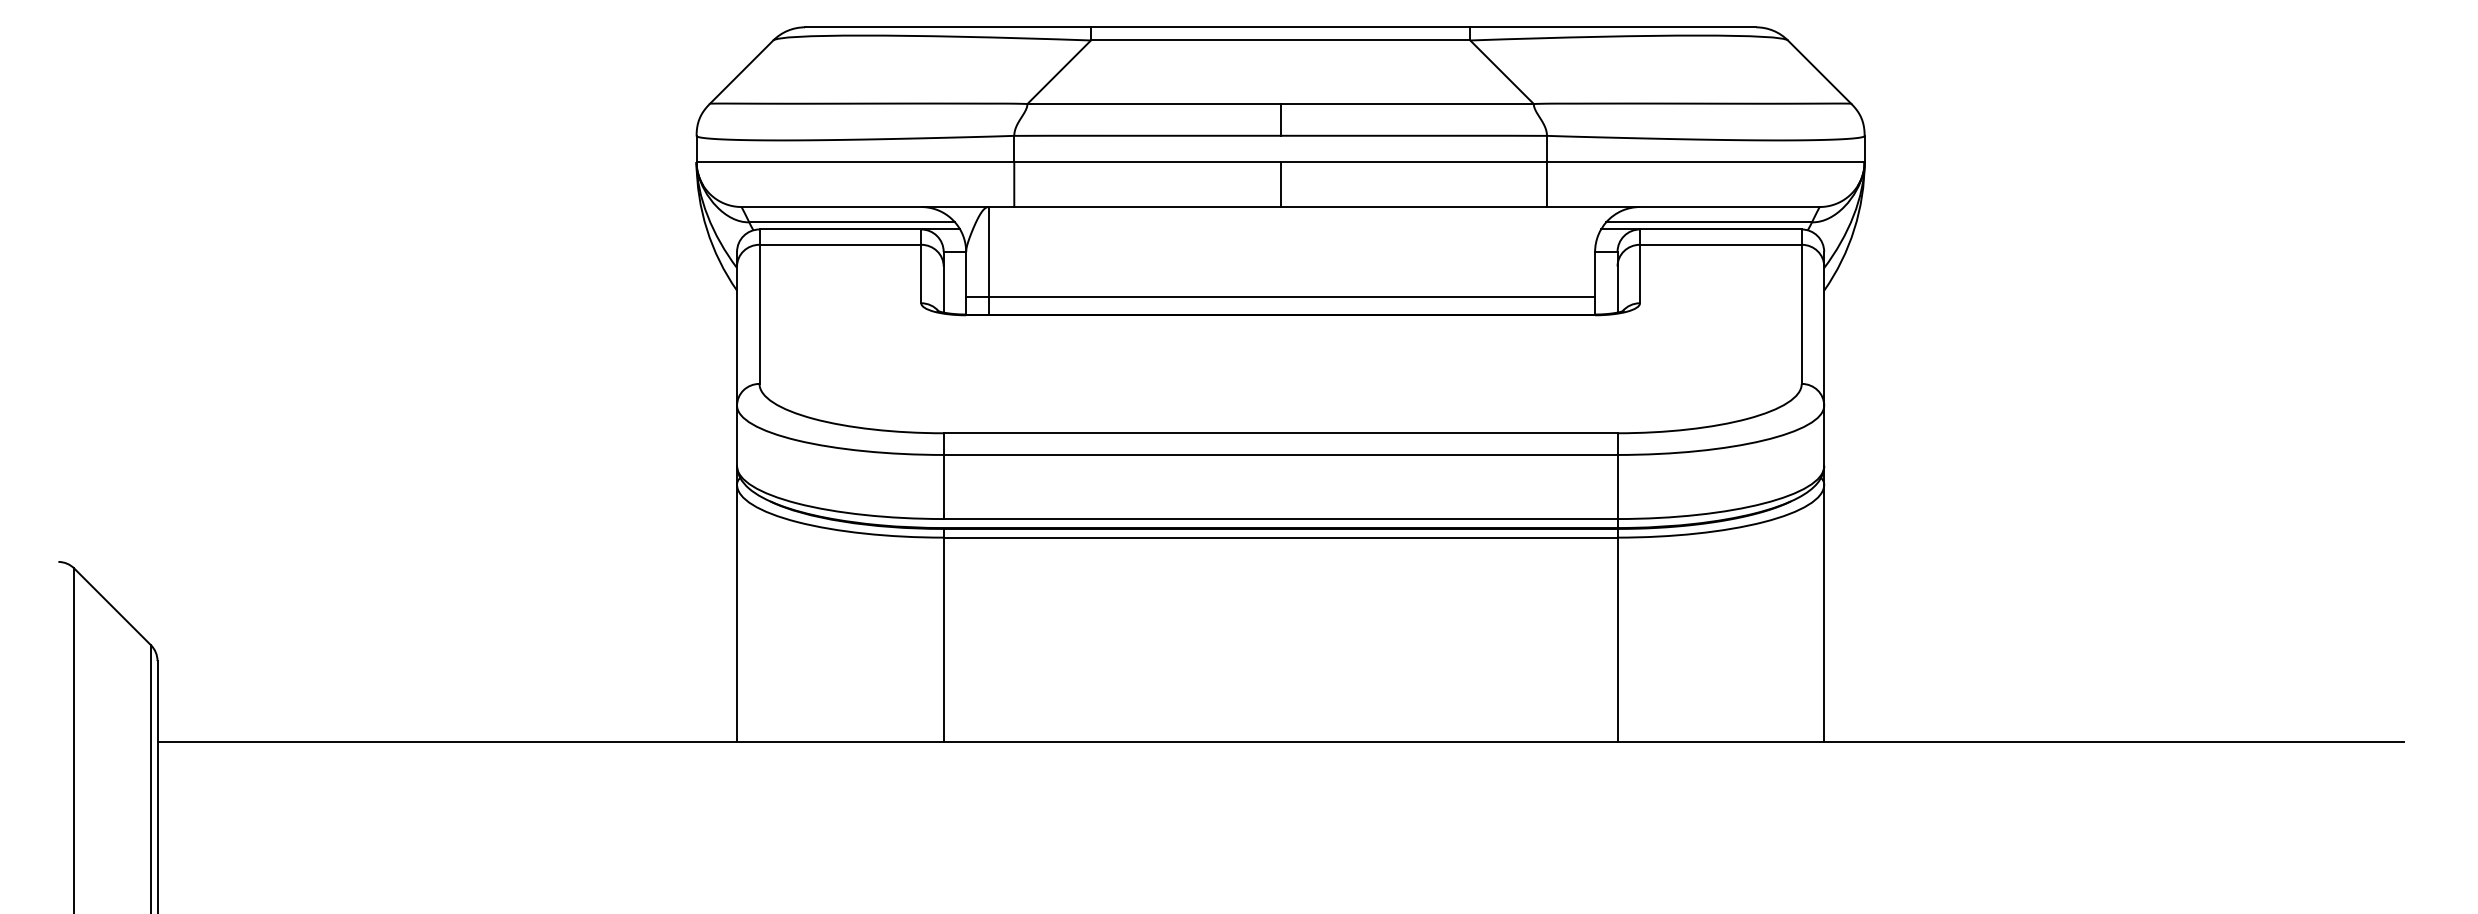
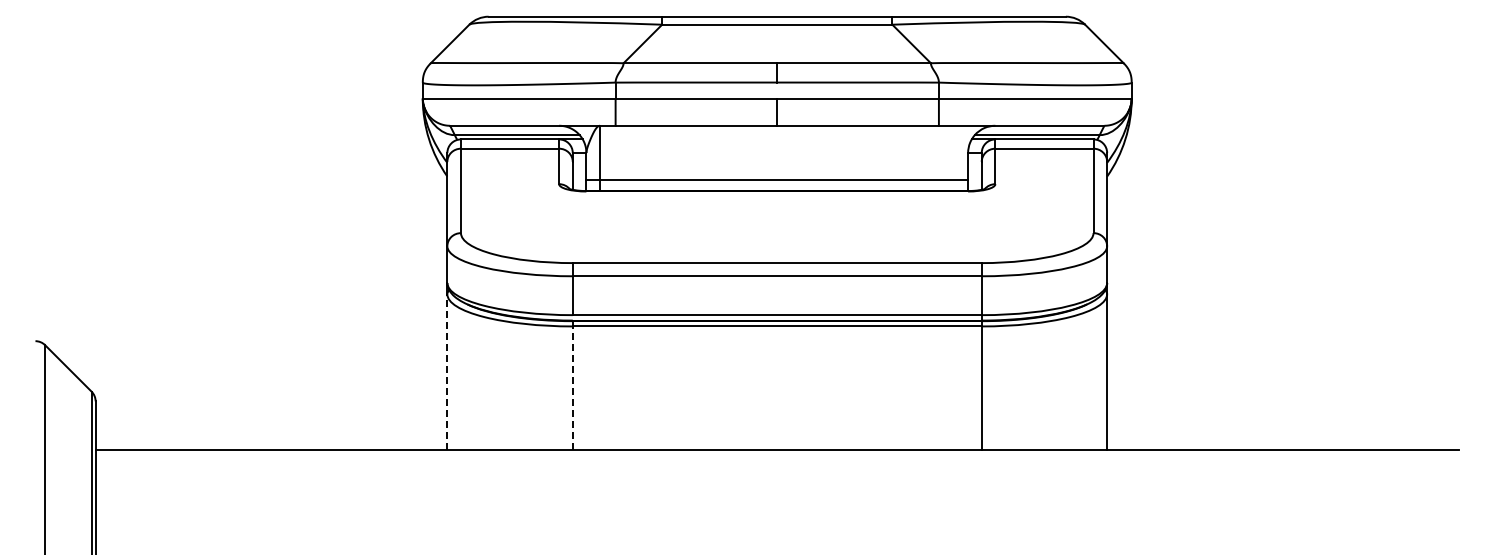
line: (737, 613) -> (447, 372), solid -> dashed
line: (943, 639) -> (572, 388), solid -> dashed

